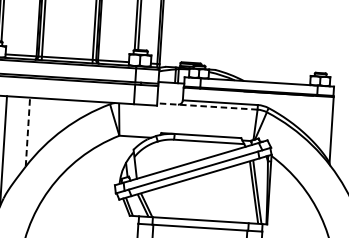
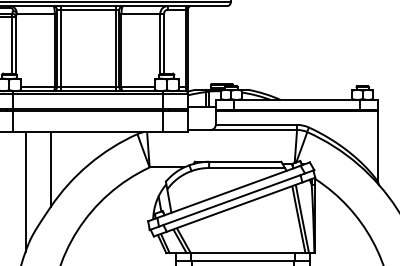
line: (207, 106) -> (242, 129), dashed -> solid
line: (27, 131) -> (50, 169), dashed -> solid

